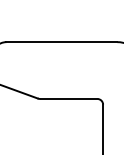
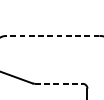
line: (61, 42) -> (52, 36), solid -> dashed
line: (69, 98) -> (59, 83), solid -> dashed

